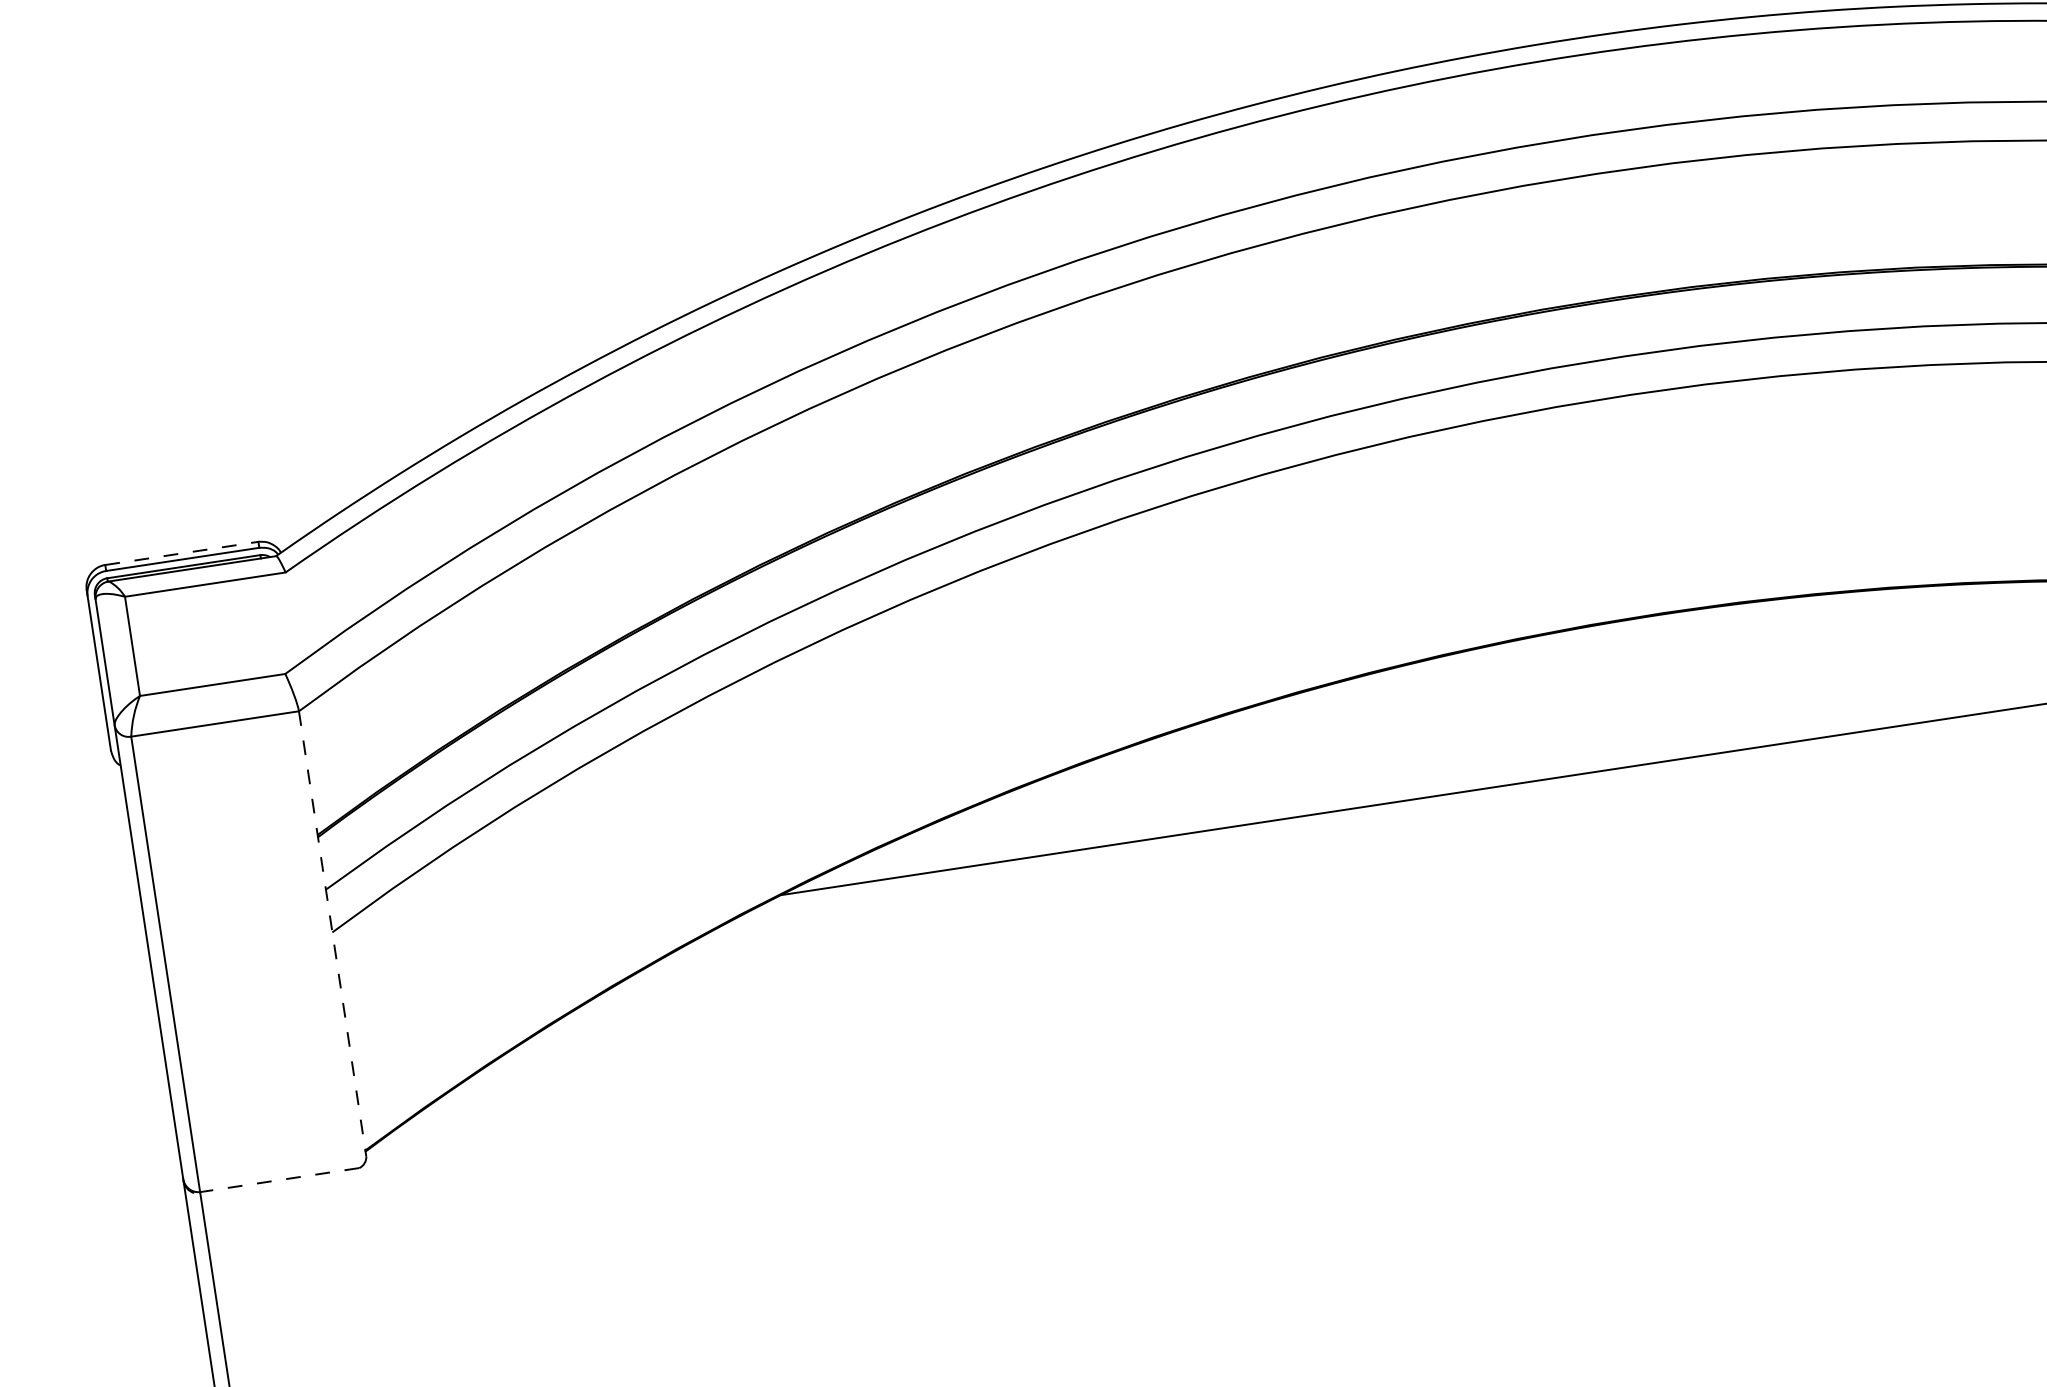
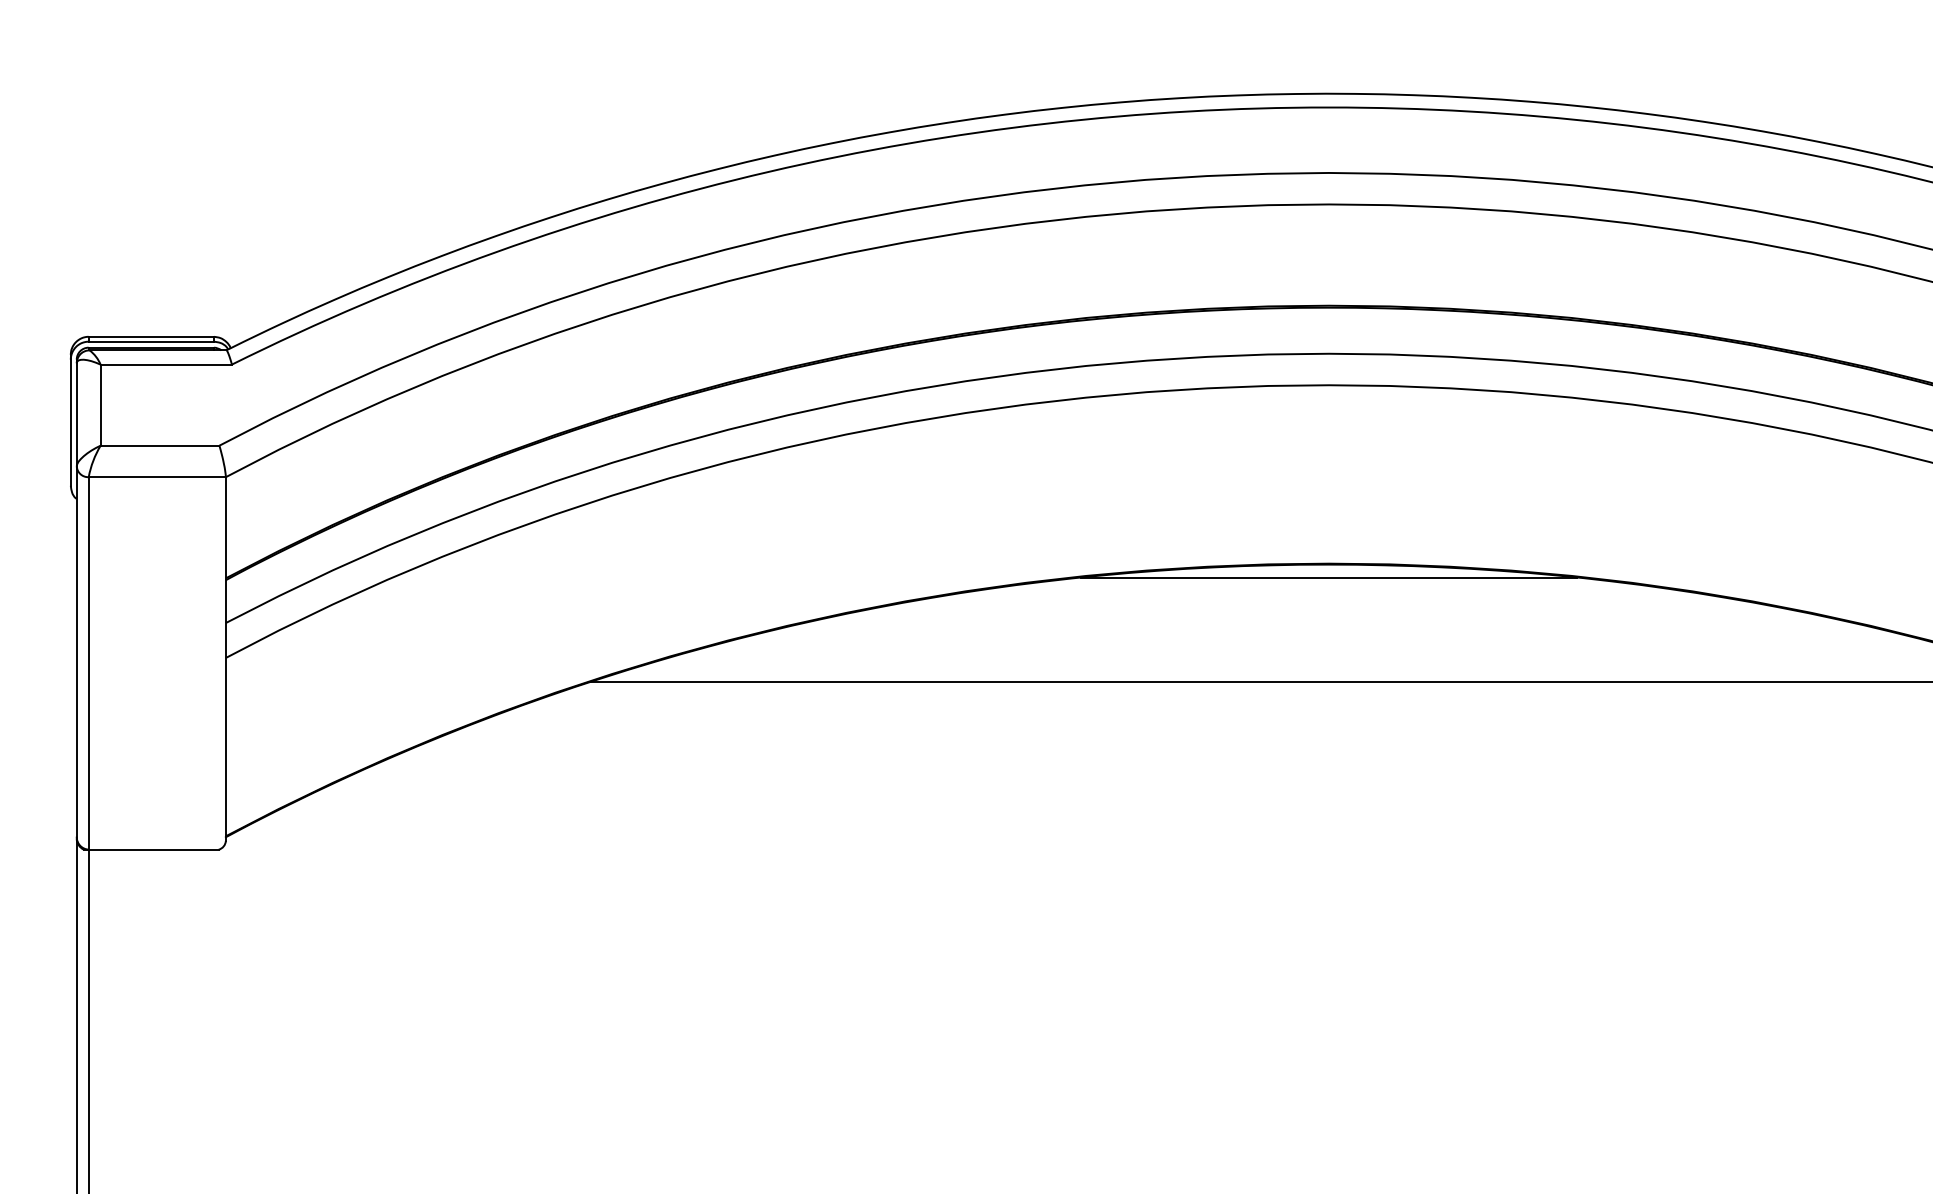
line: (182, 552) -> (151, 336), dashed -> solid
line: (1665, 630) -> (1328, 577), added
line: (332, 934) -> (225, 659), dashed -> solid
line: (275, 1180) -> (150, 849), dashed -> solid

